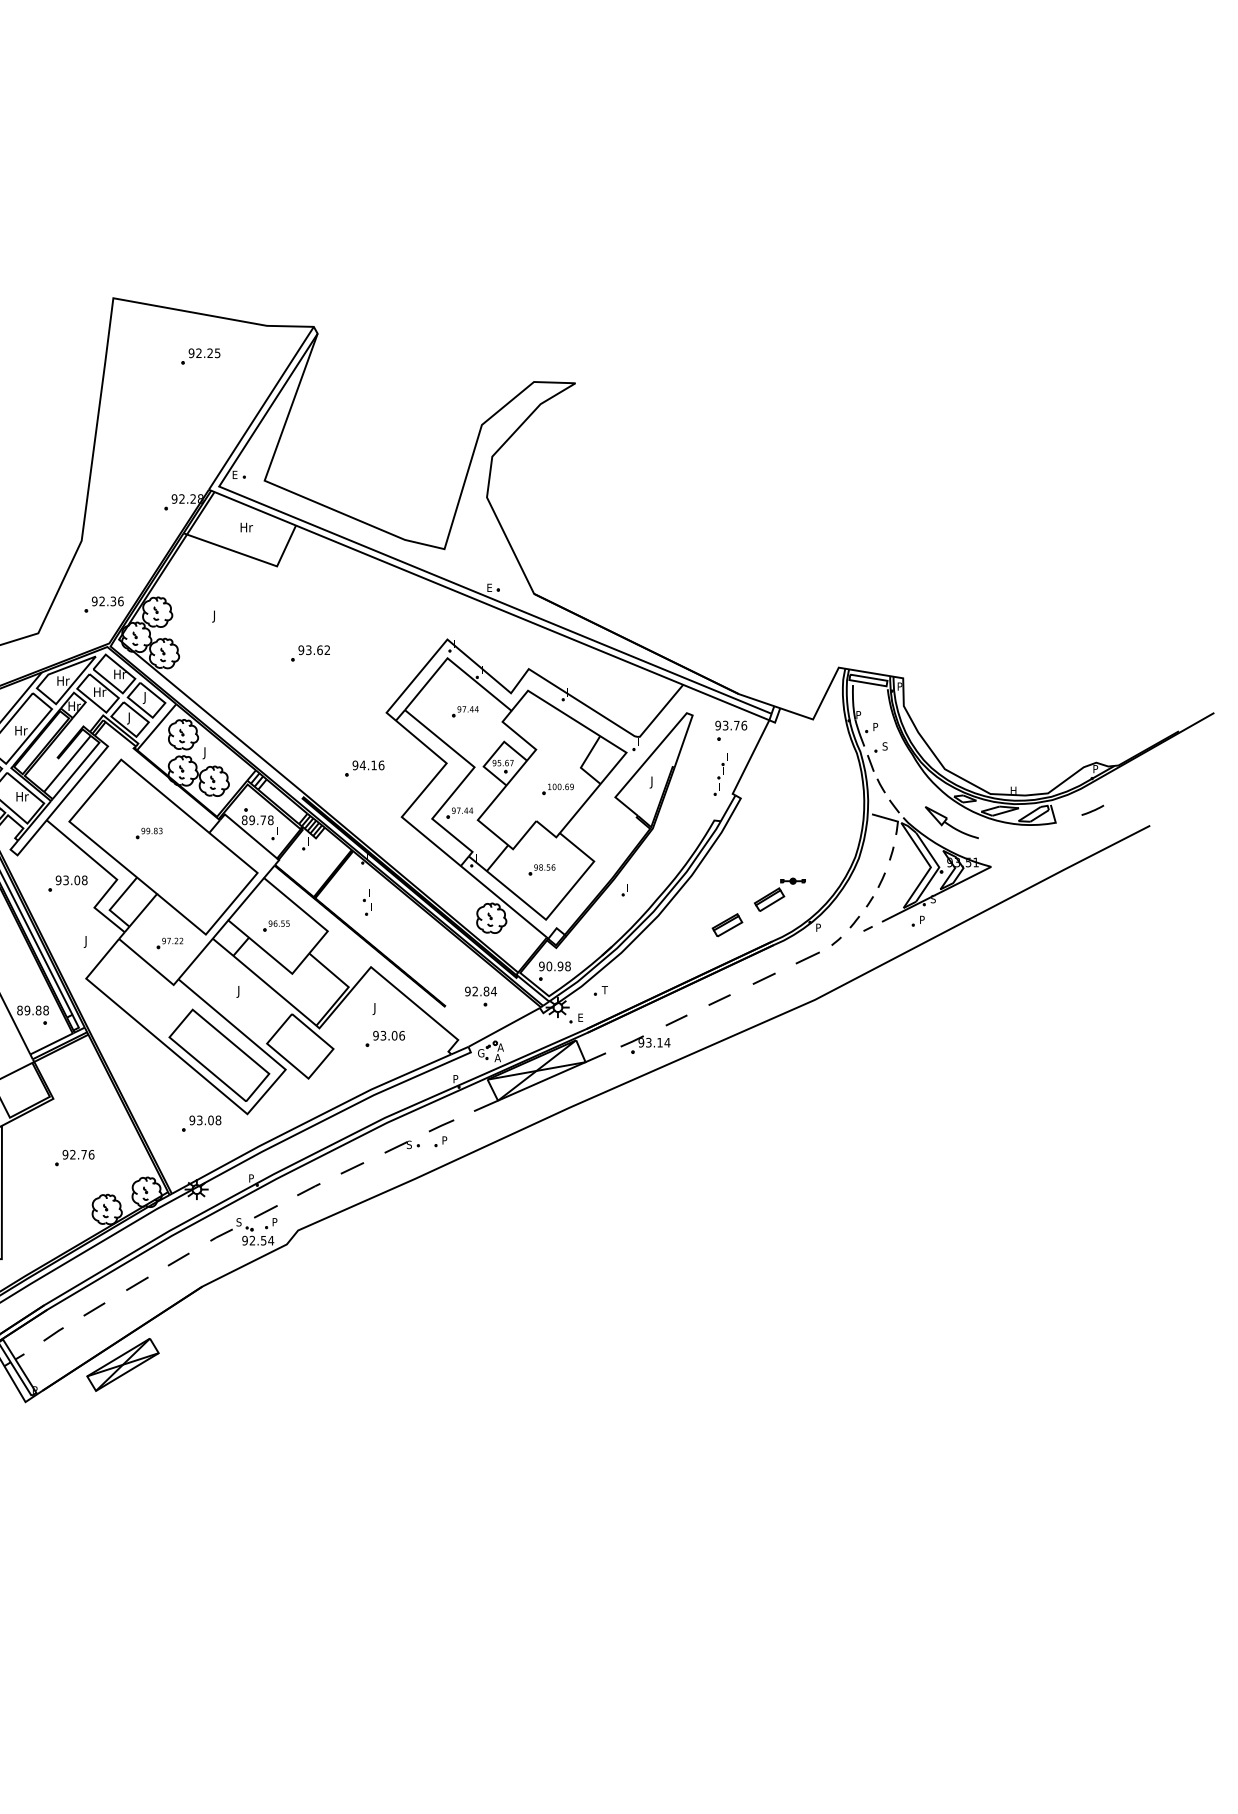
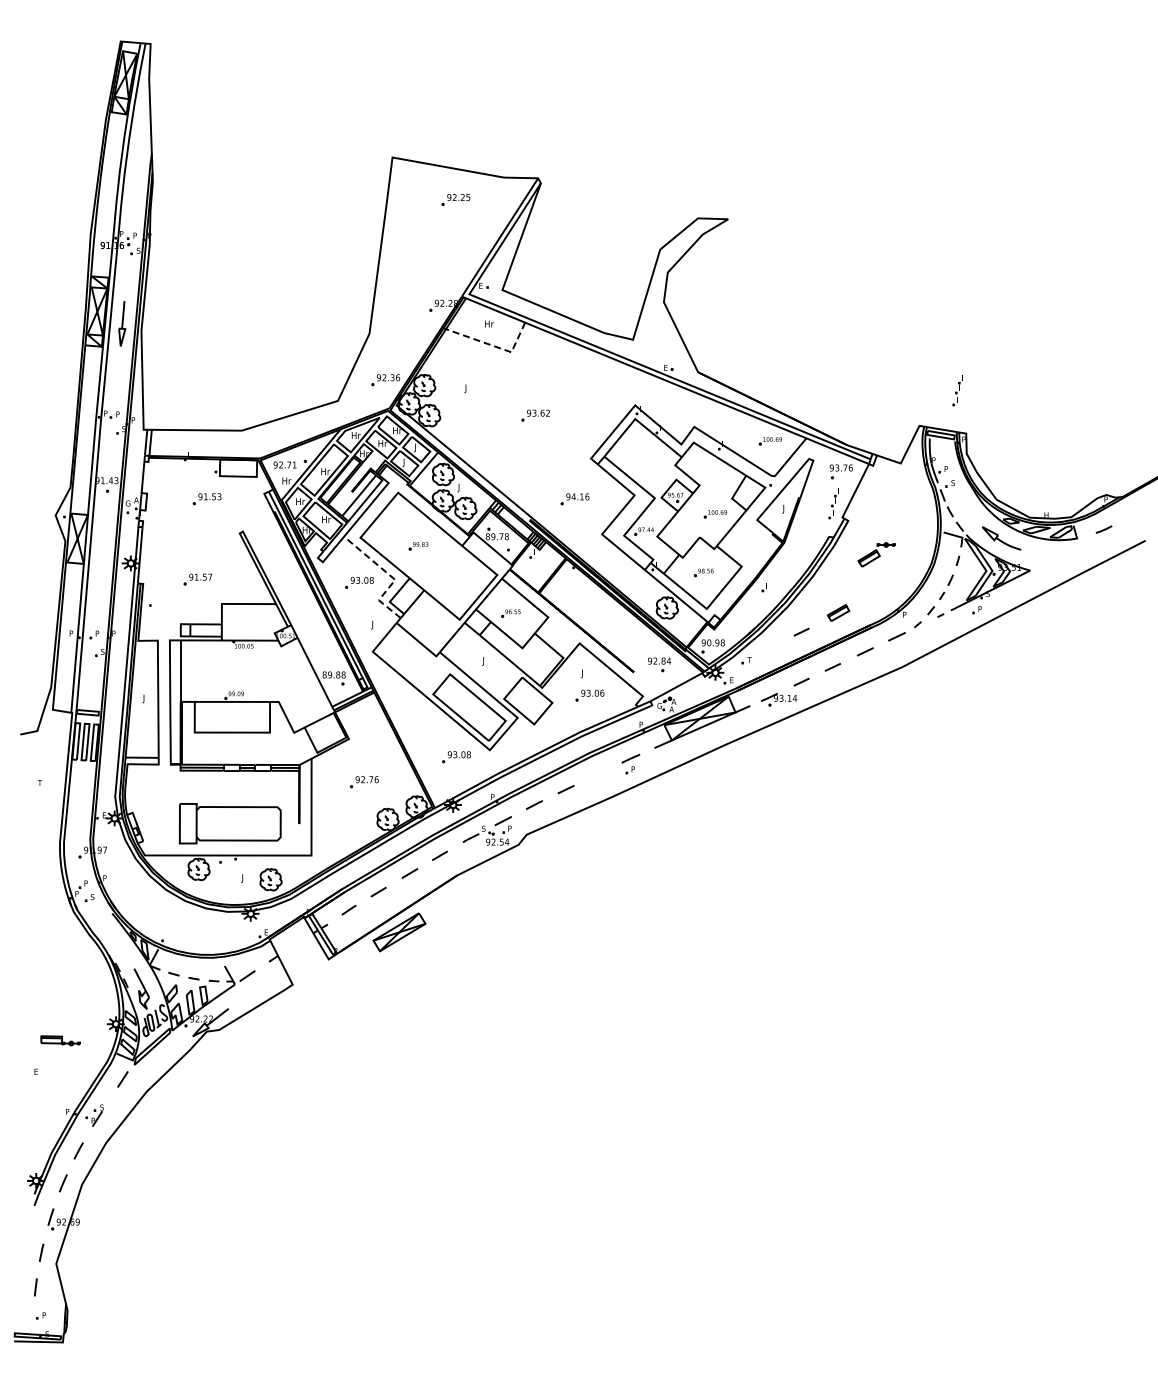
line: (253, 558) -> (494, 346), solid -> dashed
part: (891, 618) -> (957, 390), added
part: (632, 689) -> (769, 441), added
part: (464, 711) -> (647, 457), removed
line: (111, 875) -> (391, 576), solid -> dashed
part: (779, 894) -> (876, 554), moved
part: (365, 902) -> (575, 596), removed
part: (169, 943) -> (433, 626), removed
line: (676, 950) -> (801, 631), added
part: (402, 1146) -> (602, 773), removed

